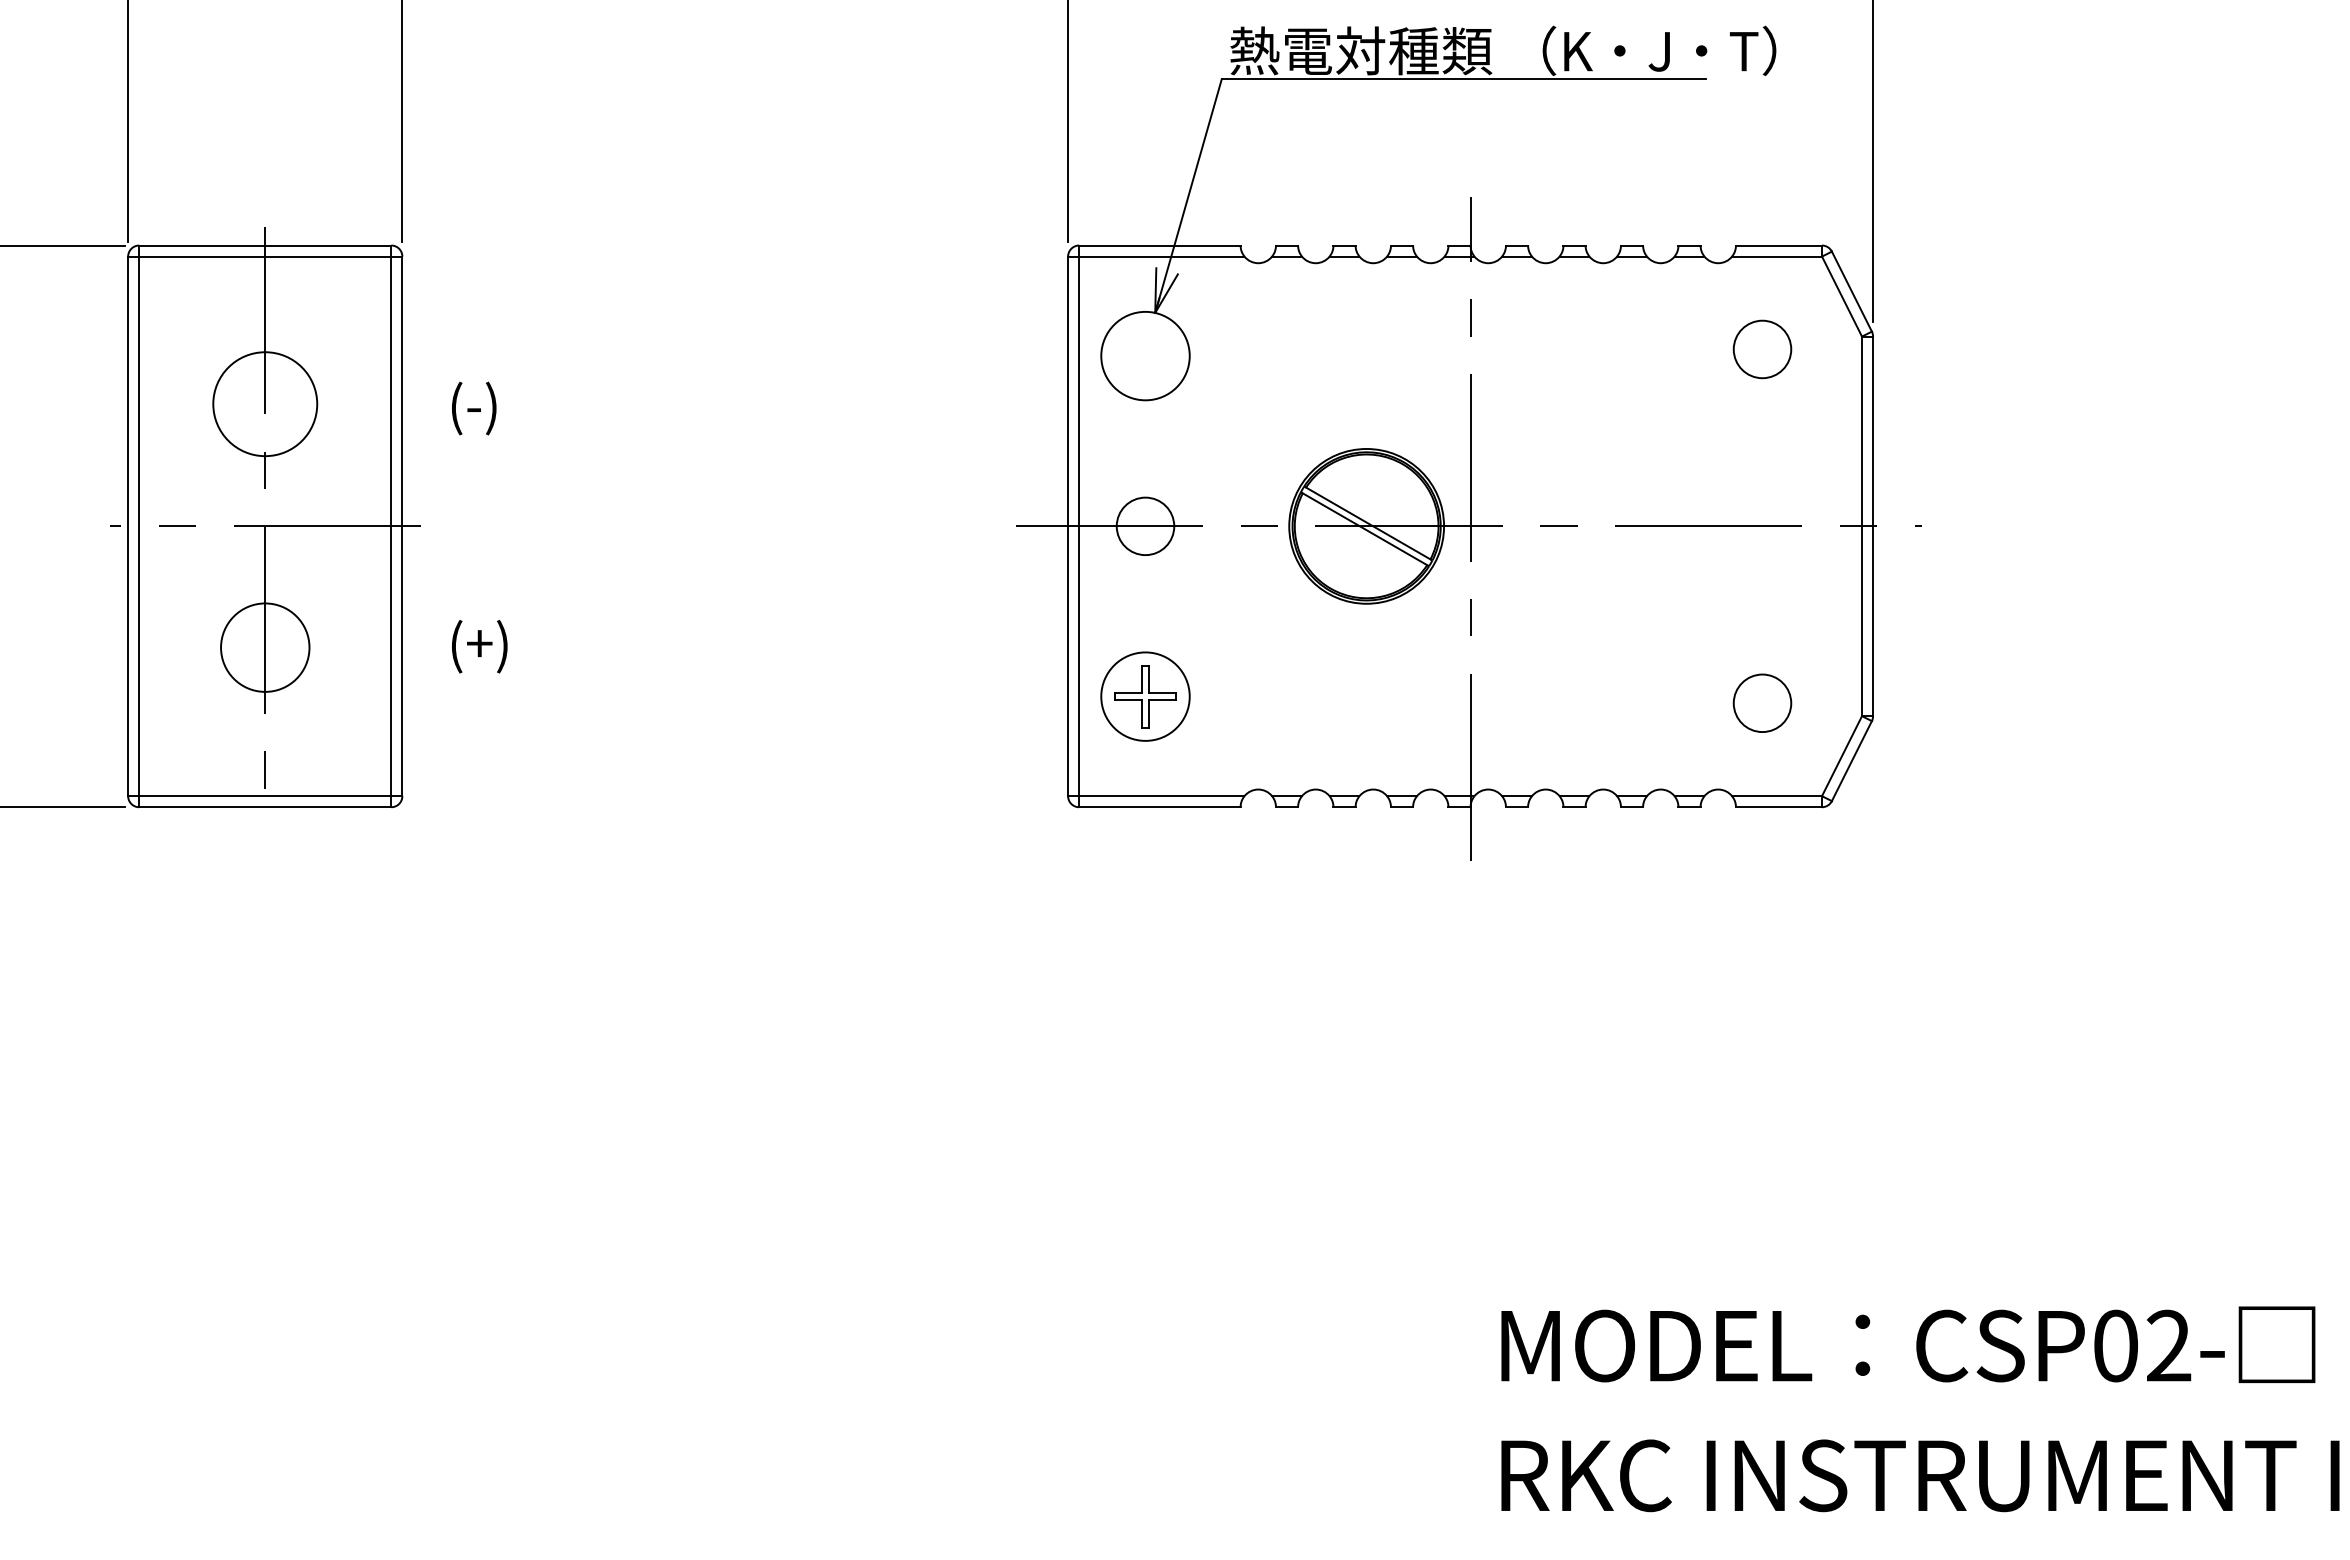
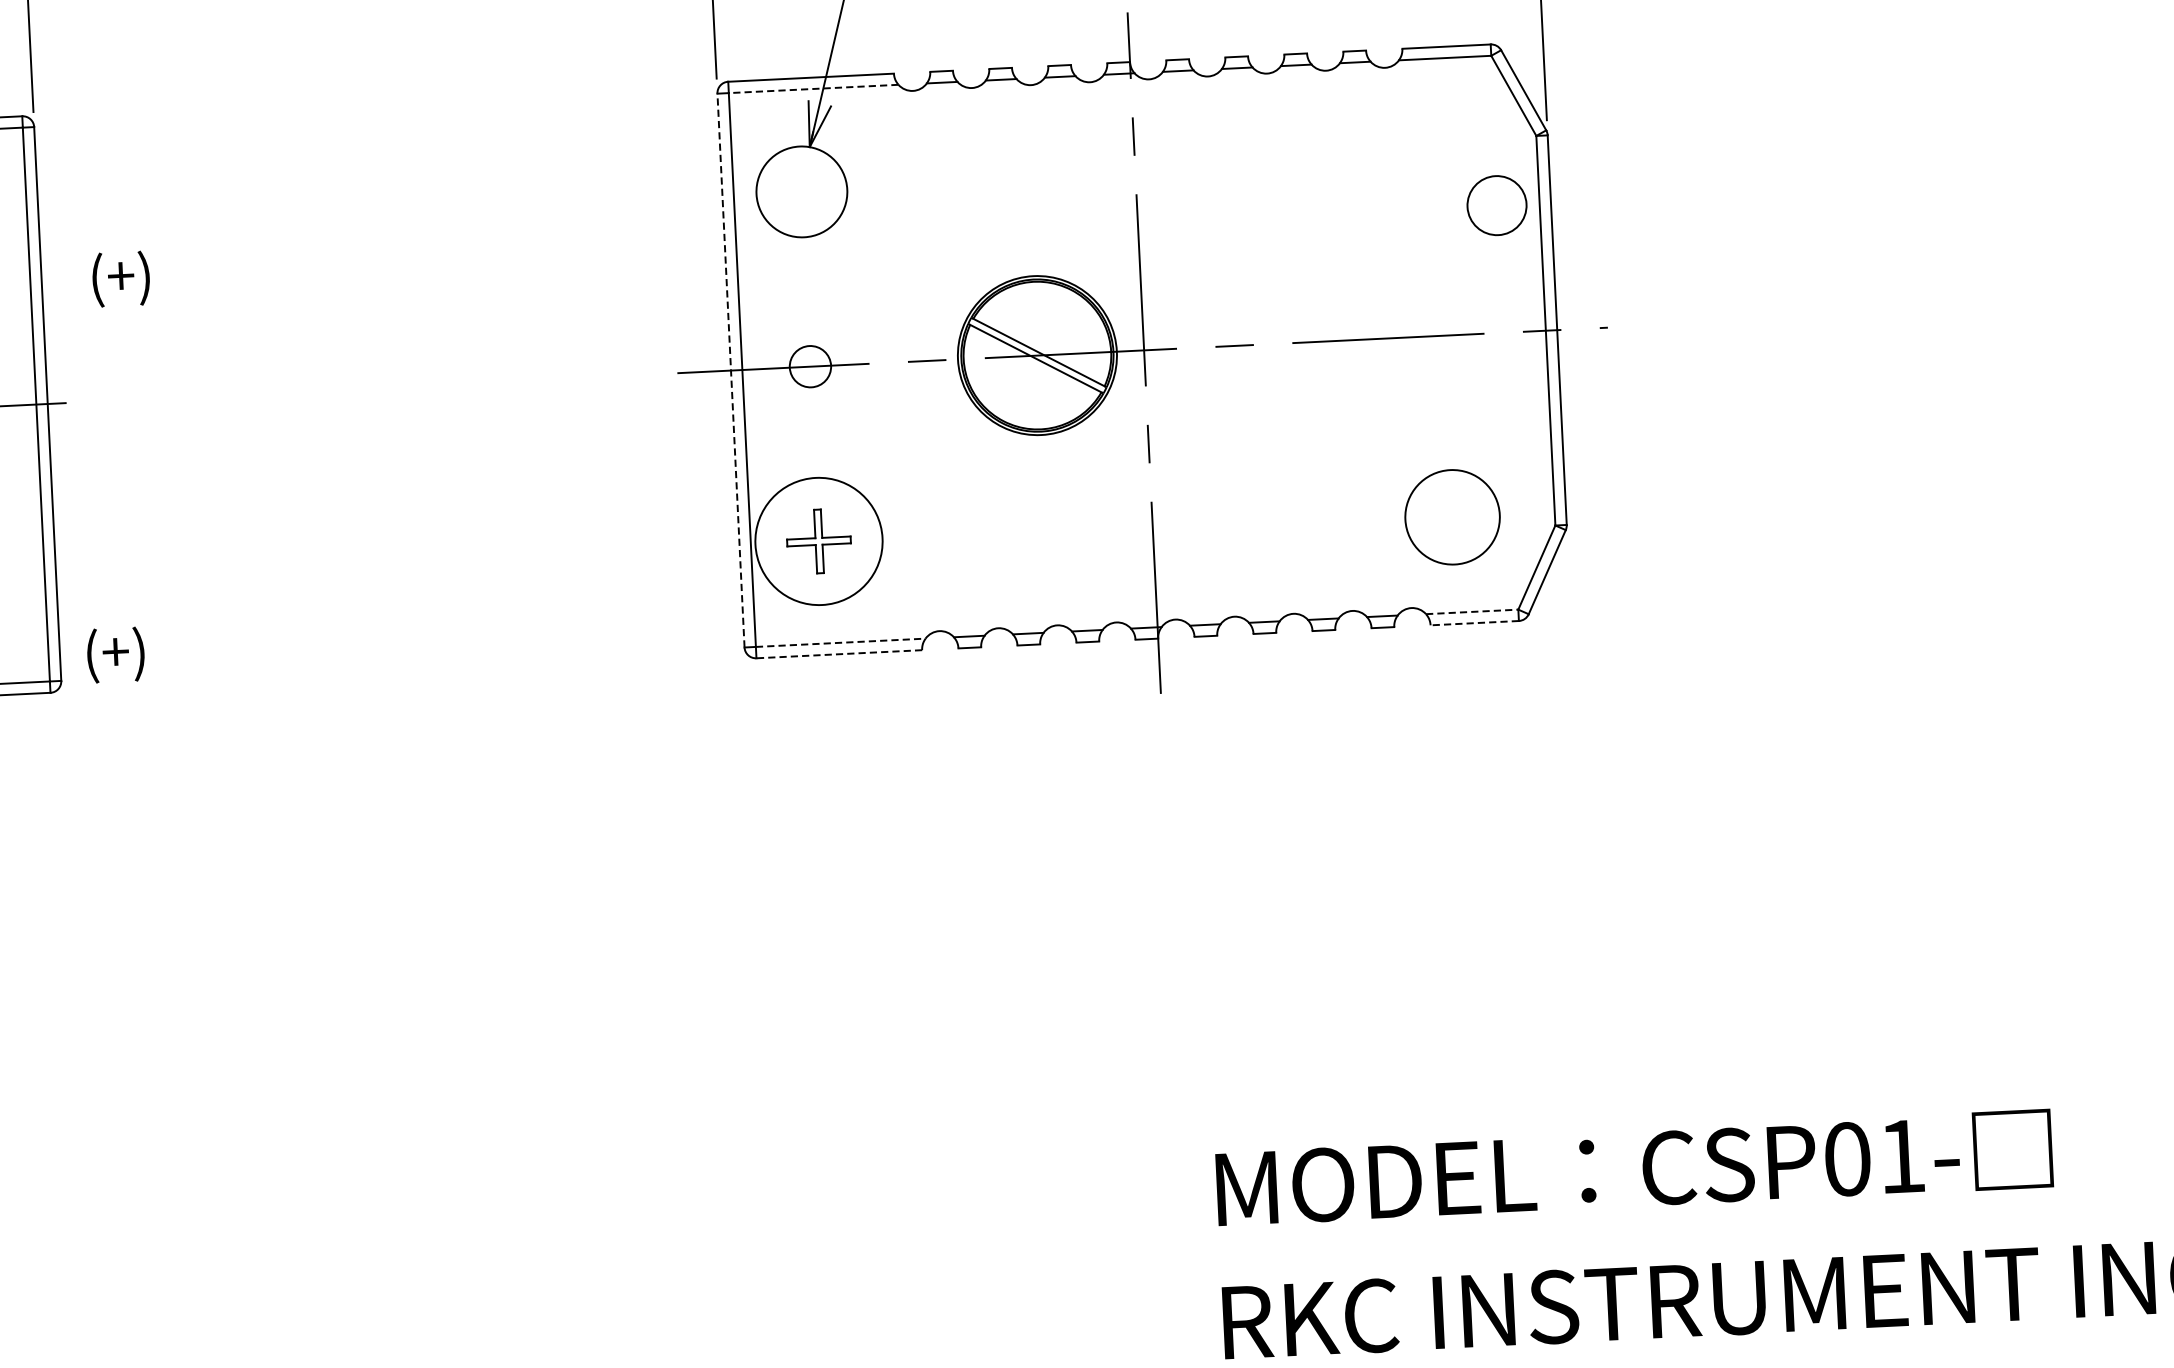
line: (1161, 256) -> (813, 88), solid -> dashed
circle: (1762, 349) -> (1497, 205), moved
text: (487, 408) -> (129, 278), (-) -> (+)
line: (1068, 526) -> (731, 370), solid -> dashed
circle: (1145, 526) -> (810, 366), size x0.7
text: (479, 646) -> (115, 654), moved
circle: (1145, 696) -> (818, 541), size x1.4
circle: (1762, 703) -> (1452, 517), size x1.6
line: (1161, 796) -> (840, 643), solid -> dashed
line: (1777, 796) -> (1472, 612), solid -> dashed
line: (1159, 807) -> (838, 654), solid -> dashed
line: (1778, 807) -> (1474, 623), solid -> dashed
text: (2169, 1345) -> (1902, 1156), CSP02- -> CSP01-

